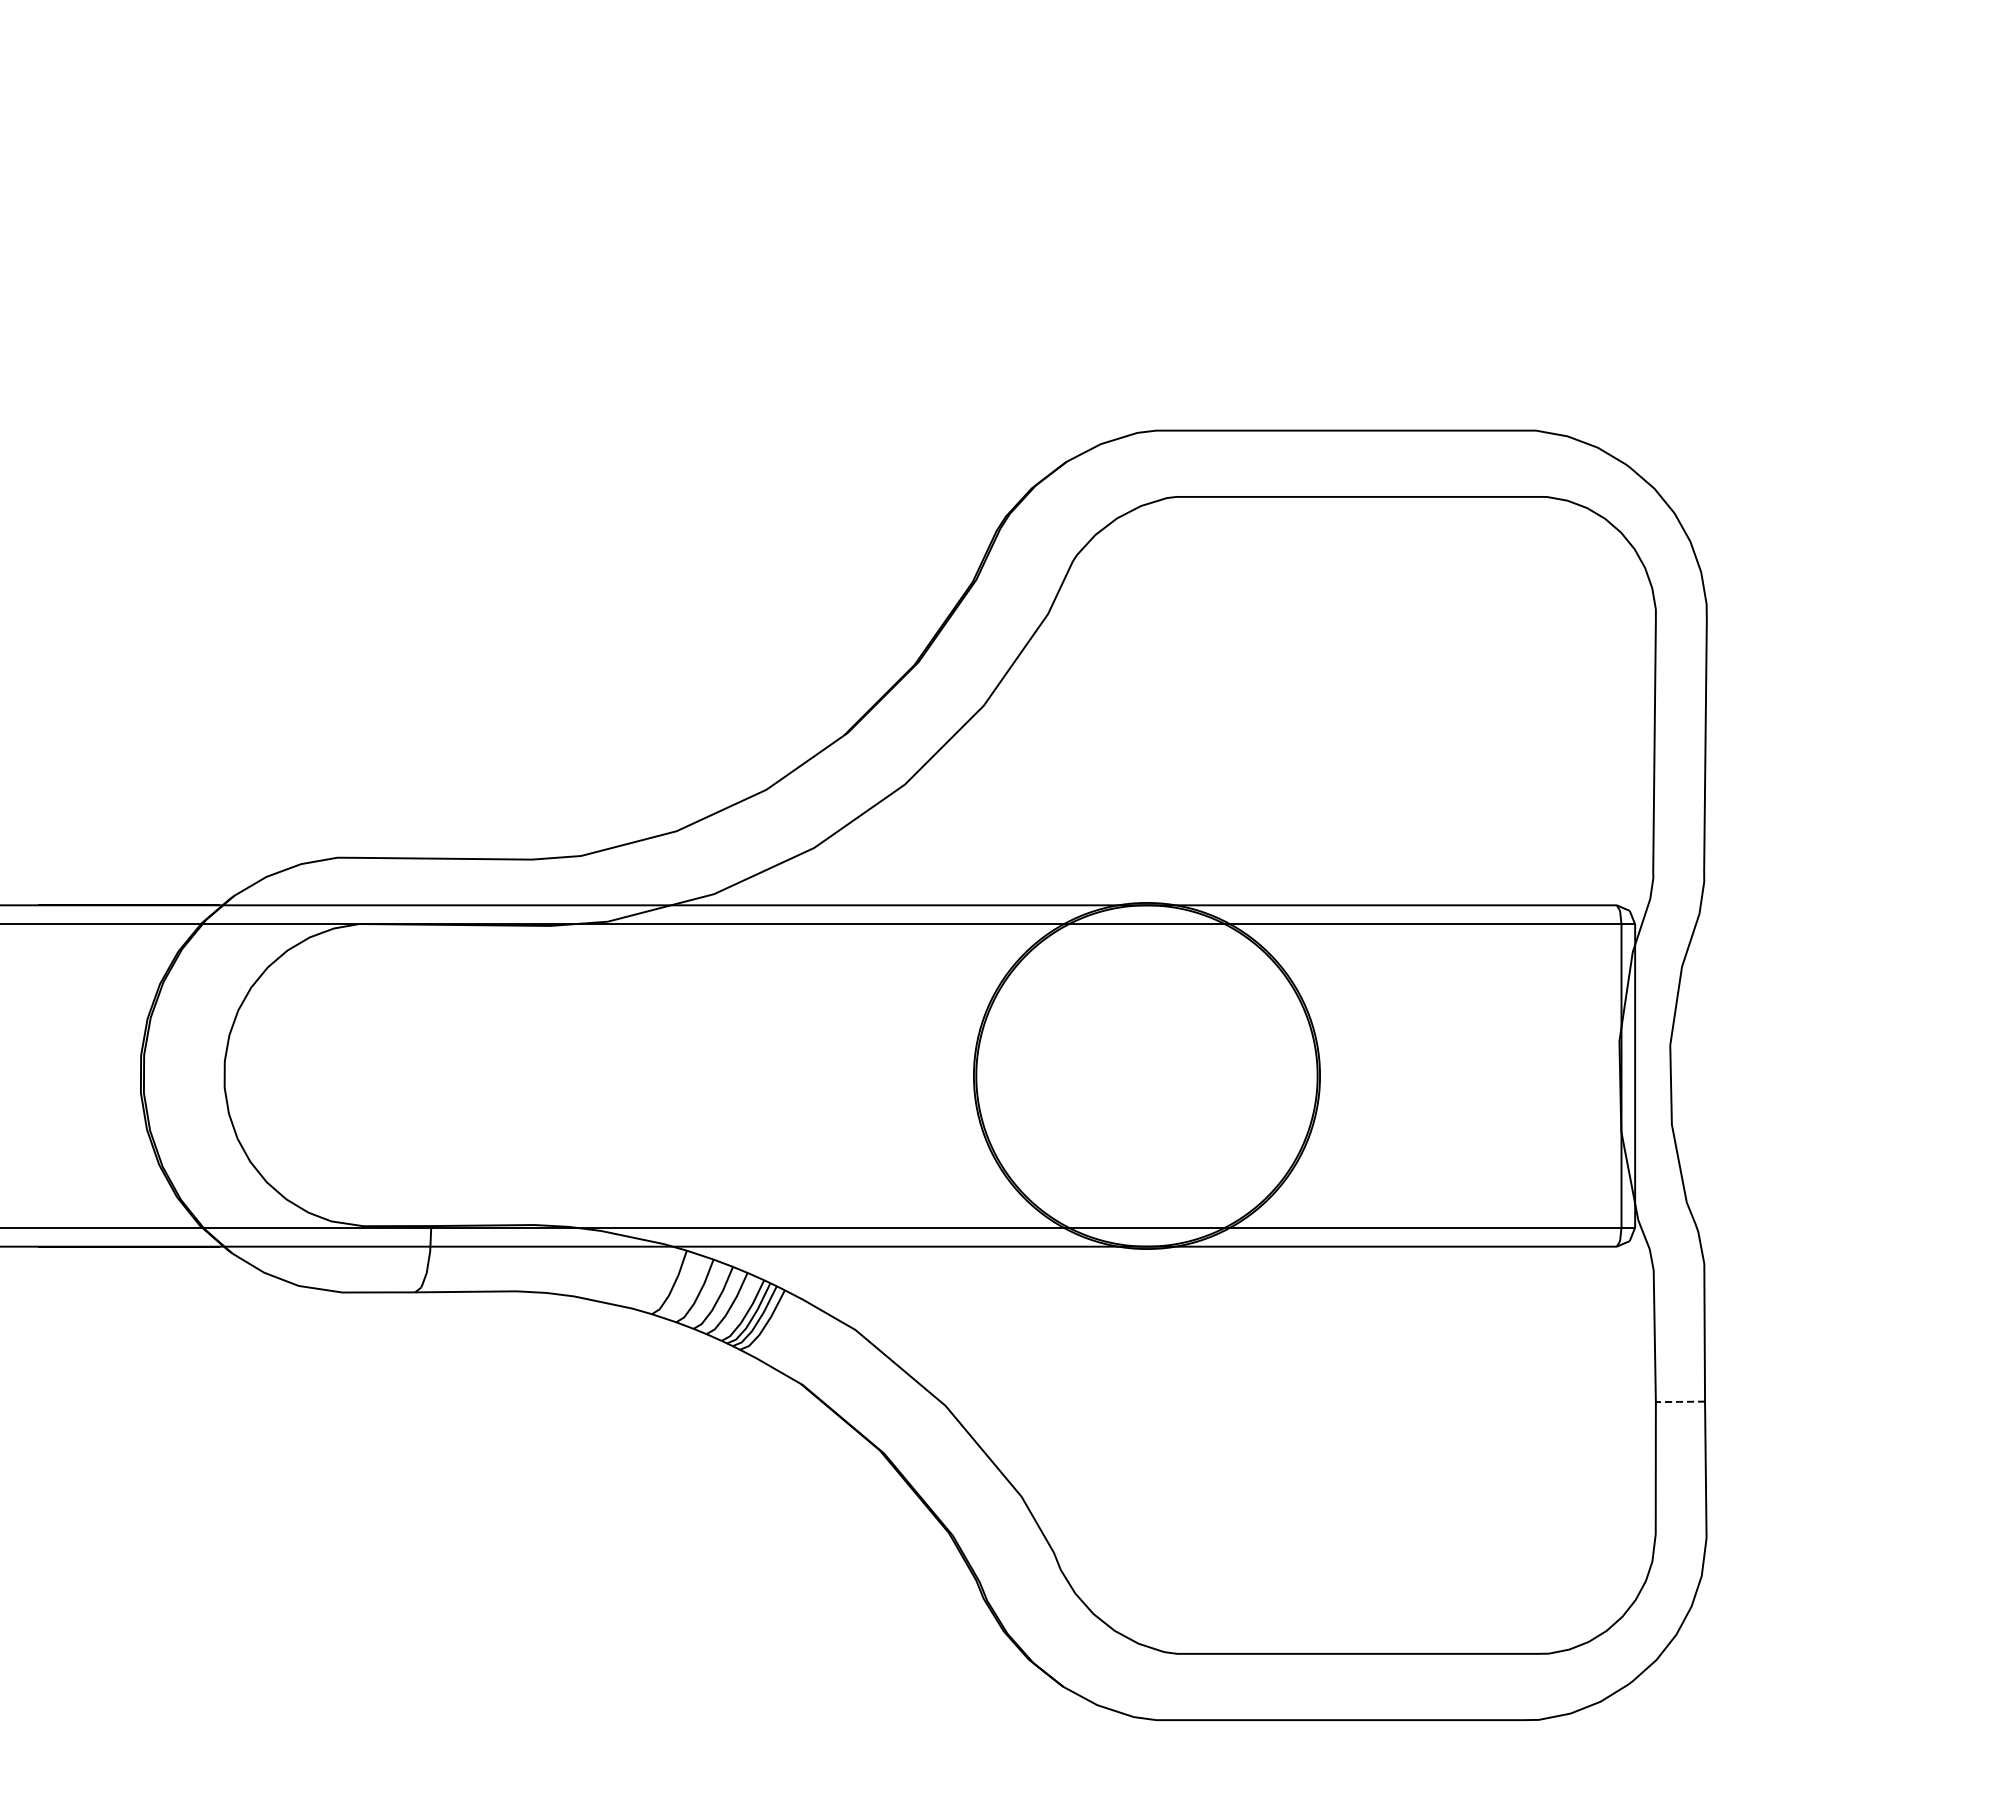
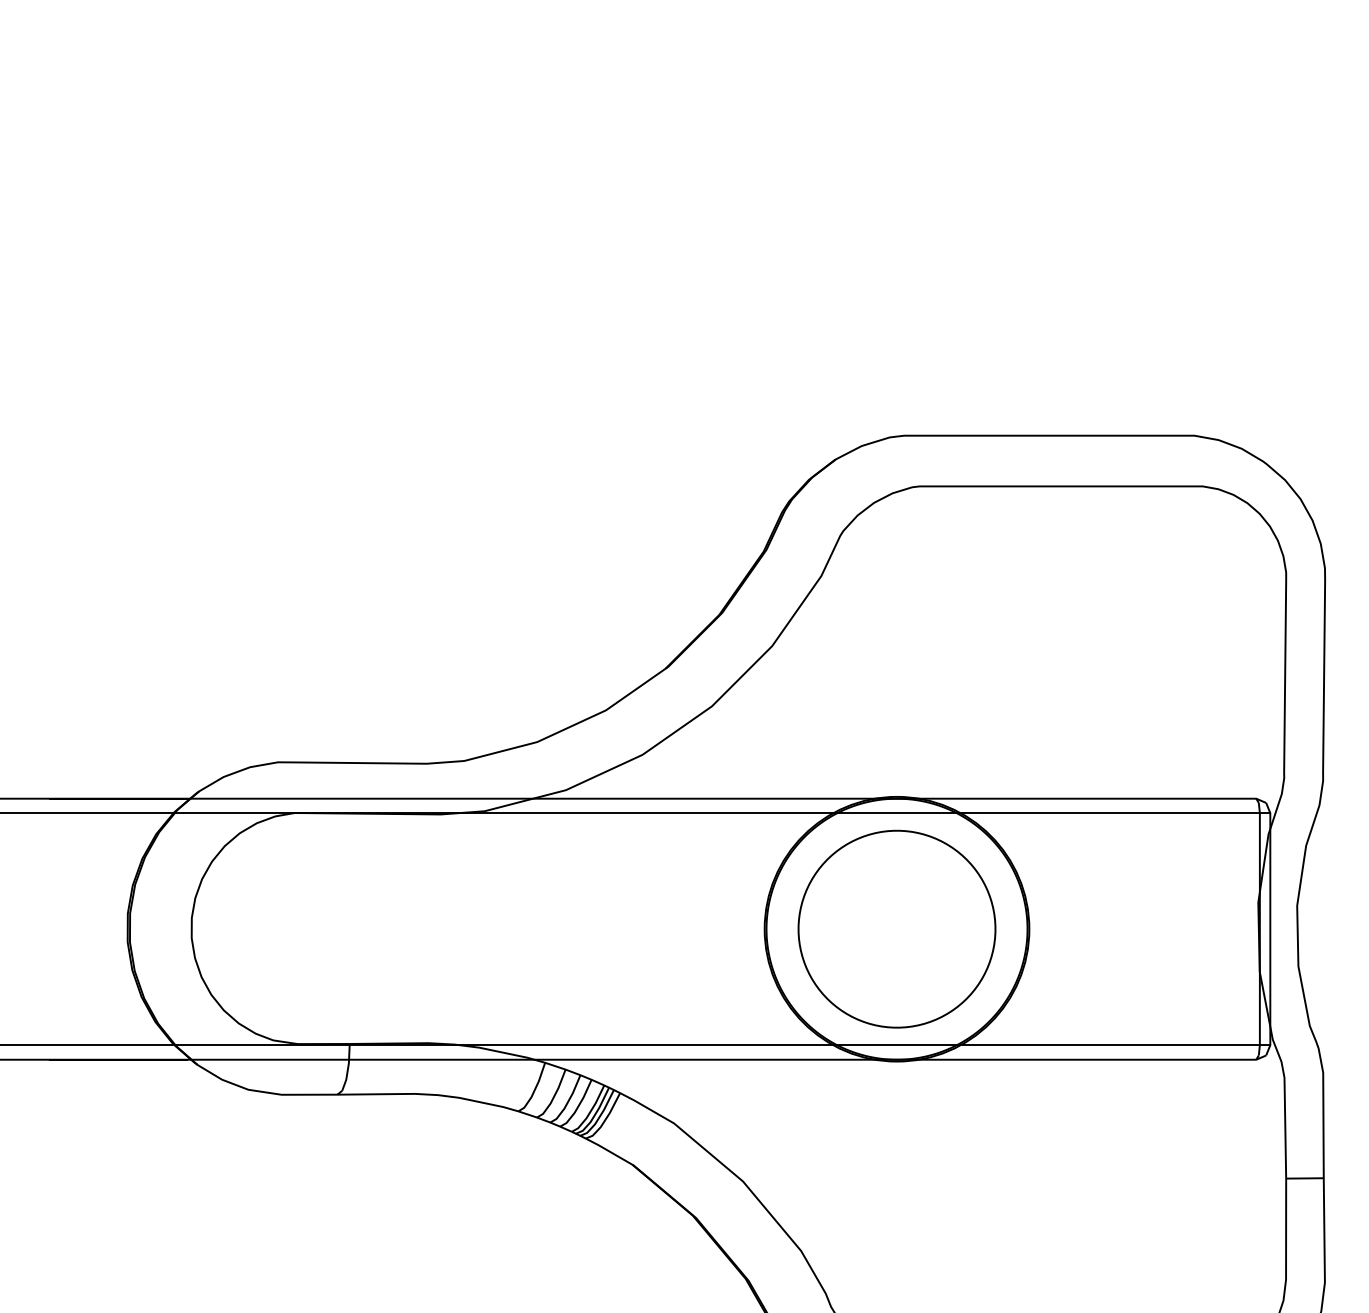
part: (1146, 1075) -> (896, 928), added
line: (1680, 1401) -> (1305, 1178), dashed -> solid

